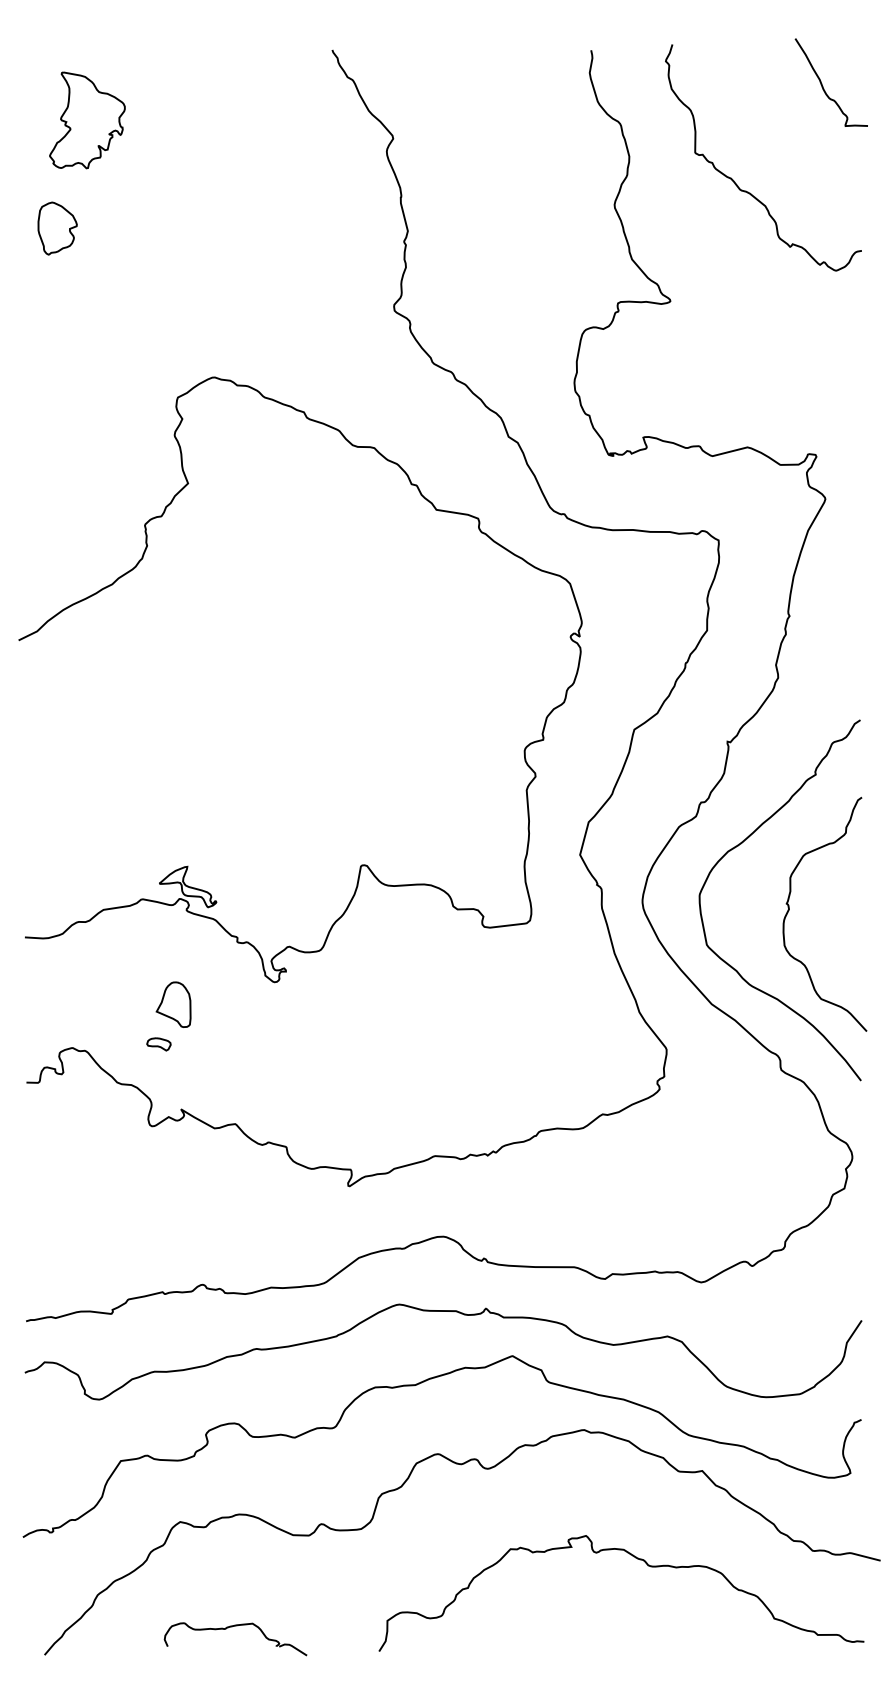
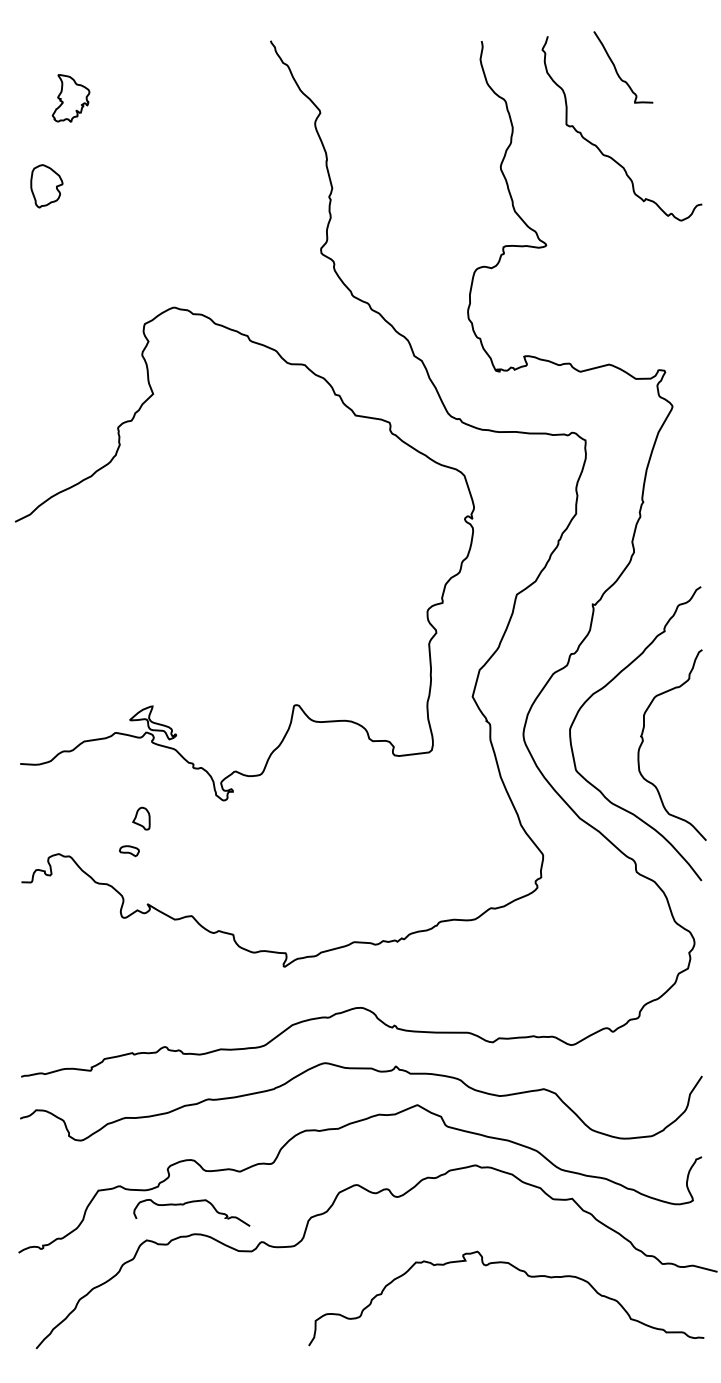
curve: (822, 84) -> (616, 68), moved
part: (86, 120) -> (70, 98), size x0.6
part: (173, 1004) -> (141, 818), size x0.6
part: (232, 1627) -> (189, 1203), moved

